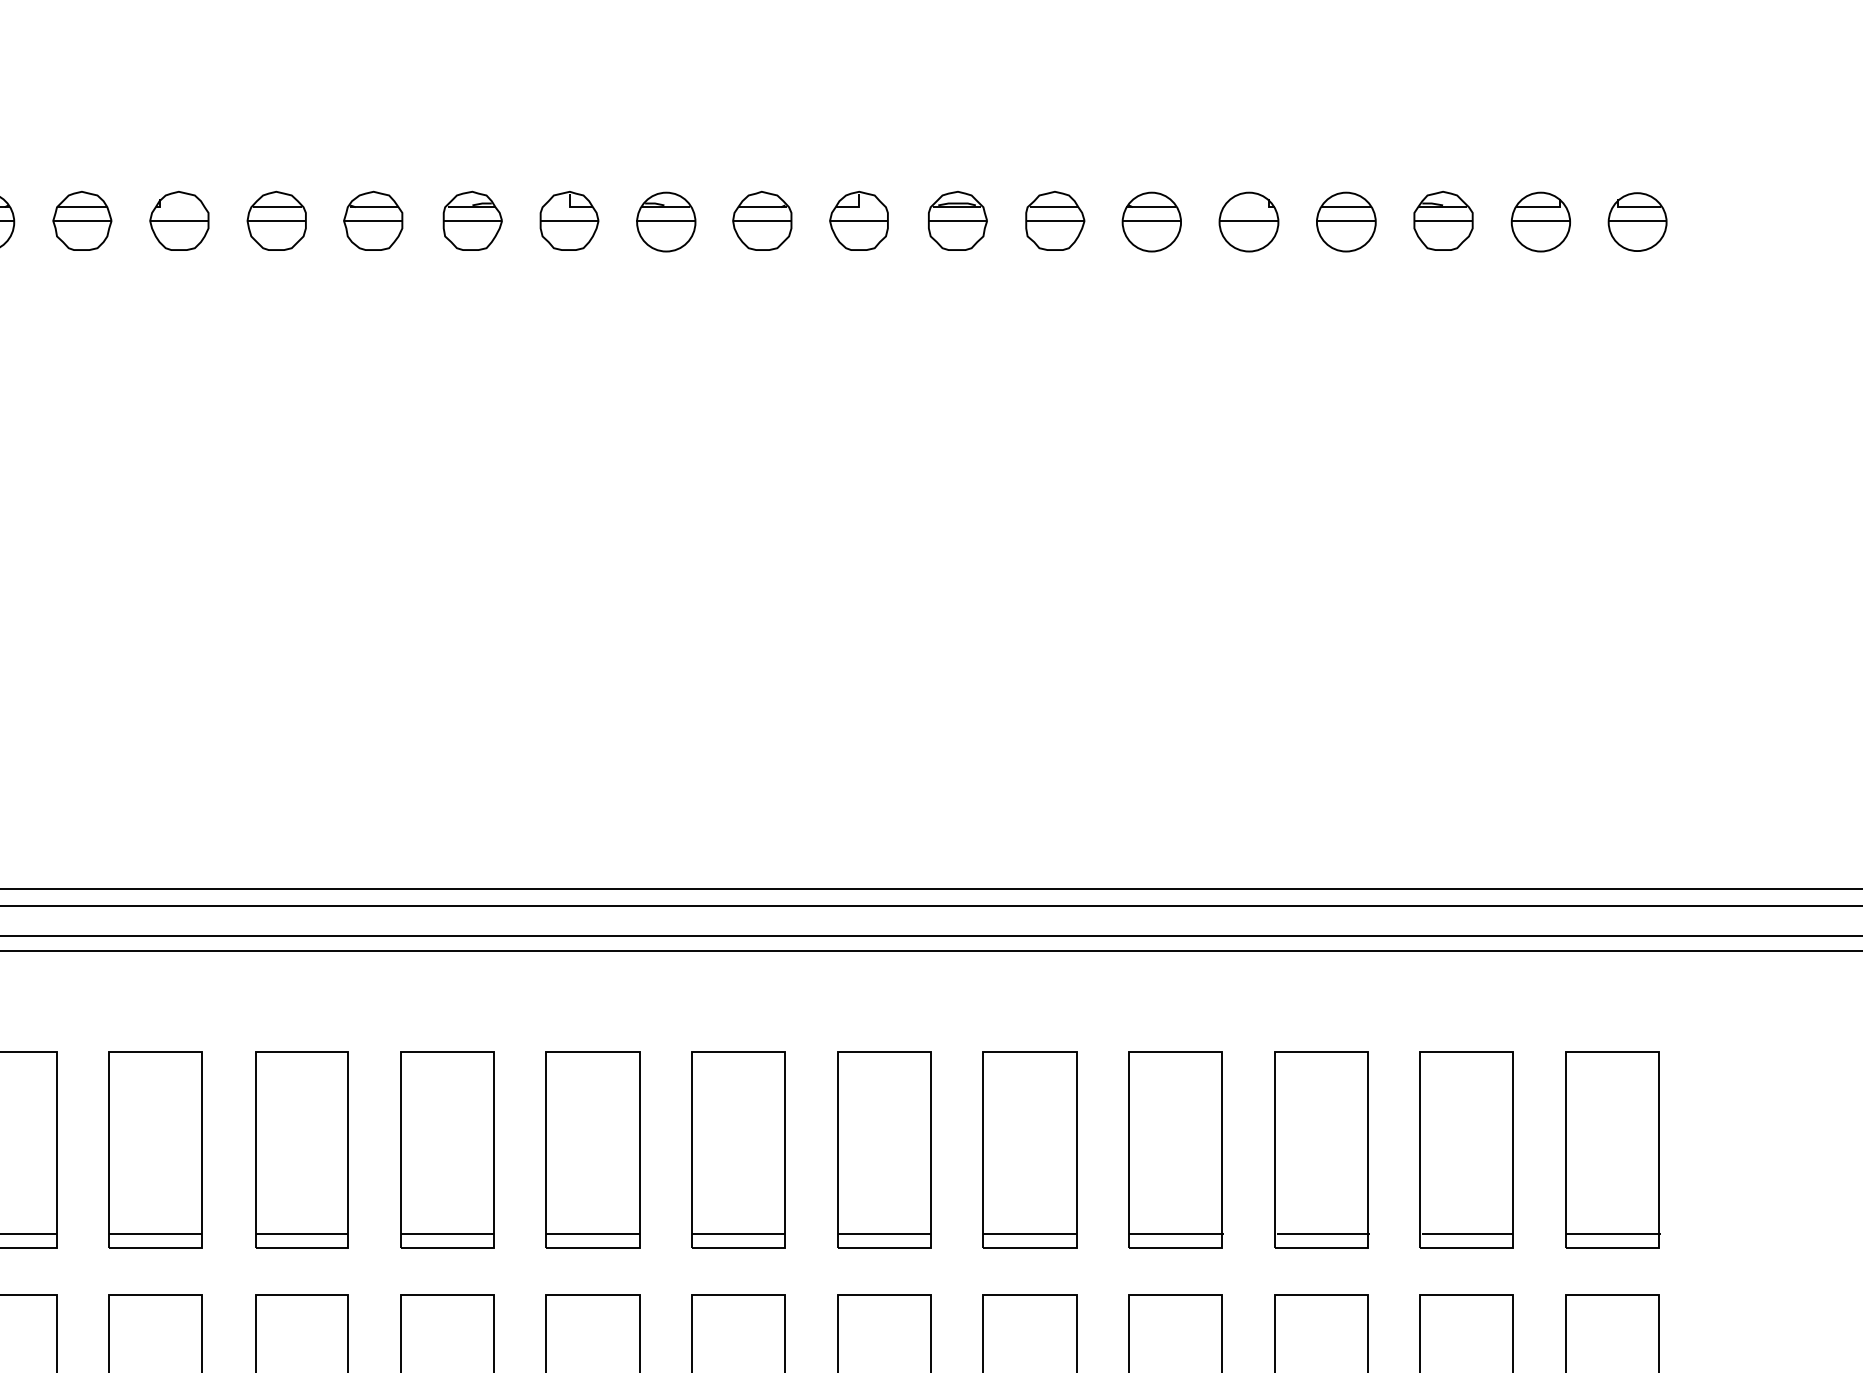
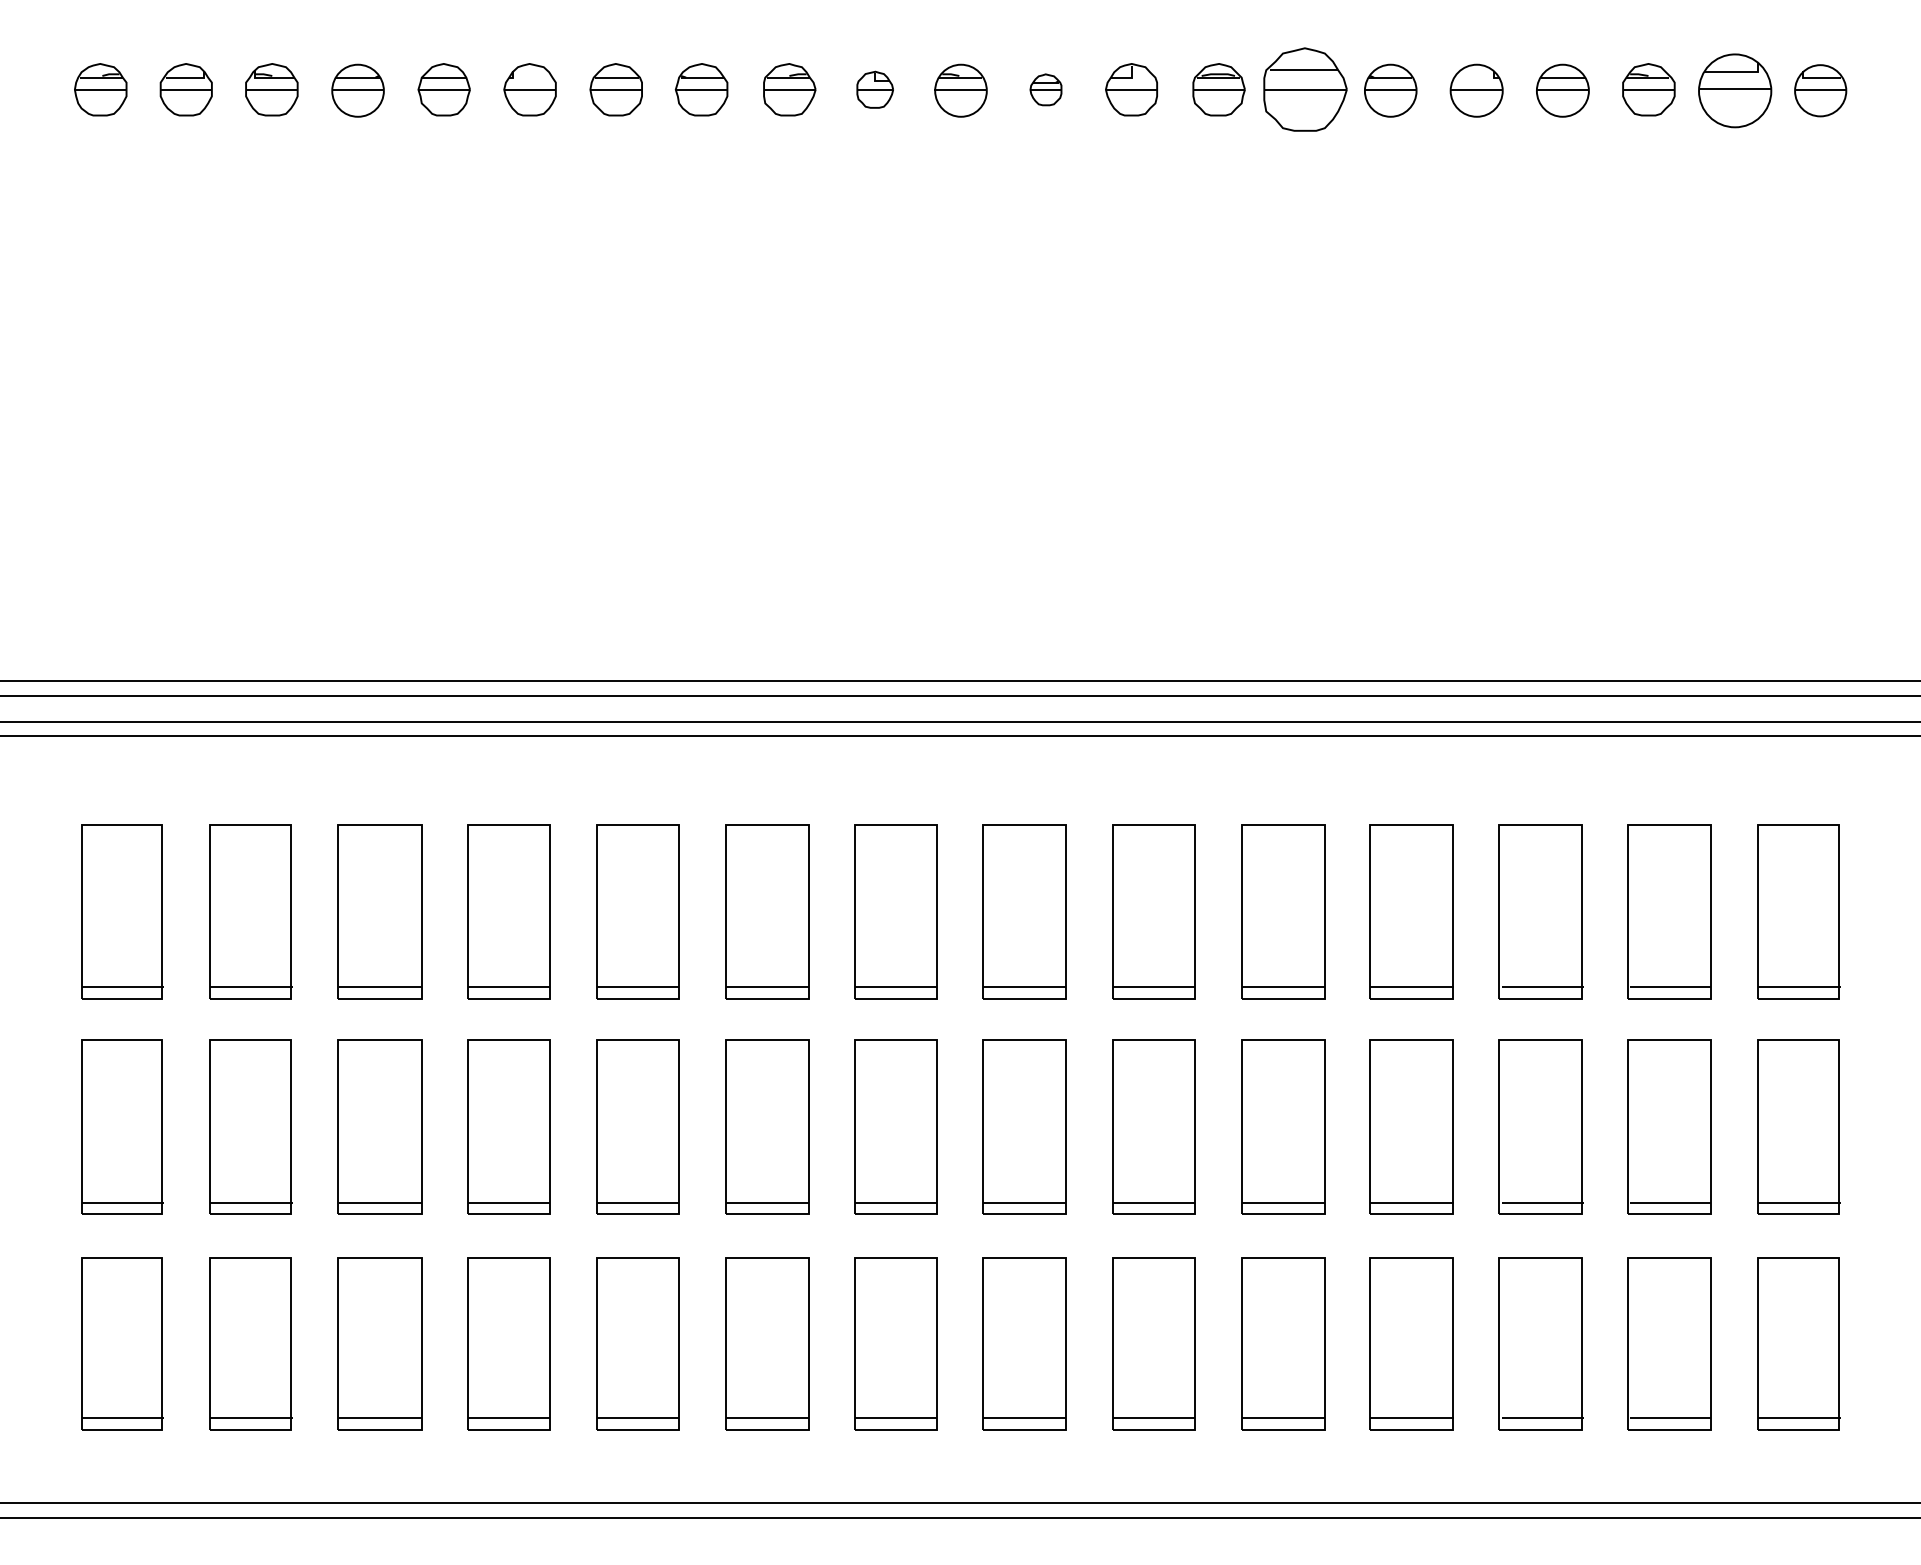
part: (568, 220) -> (874, 89), size x0.7
part: (761, 220) -> (1045, 89), size x0.6
part: (1054, 220) -> (1304, 89), size x1.6
part: (1540, 221) -> (1734, 90), size x1.4

